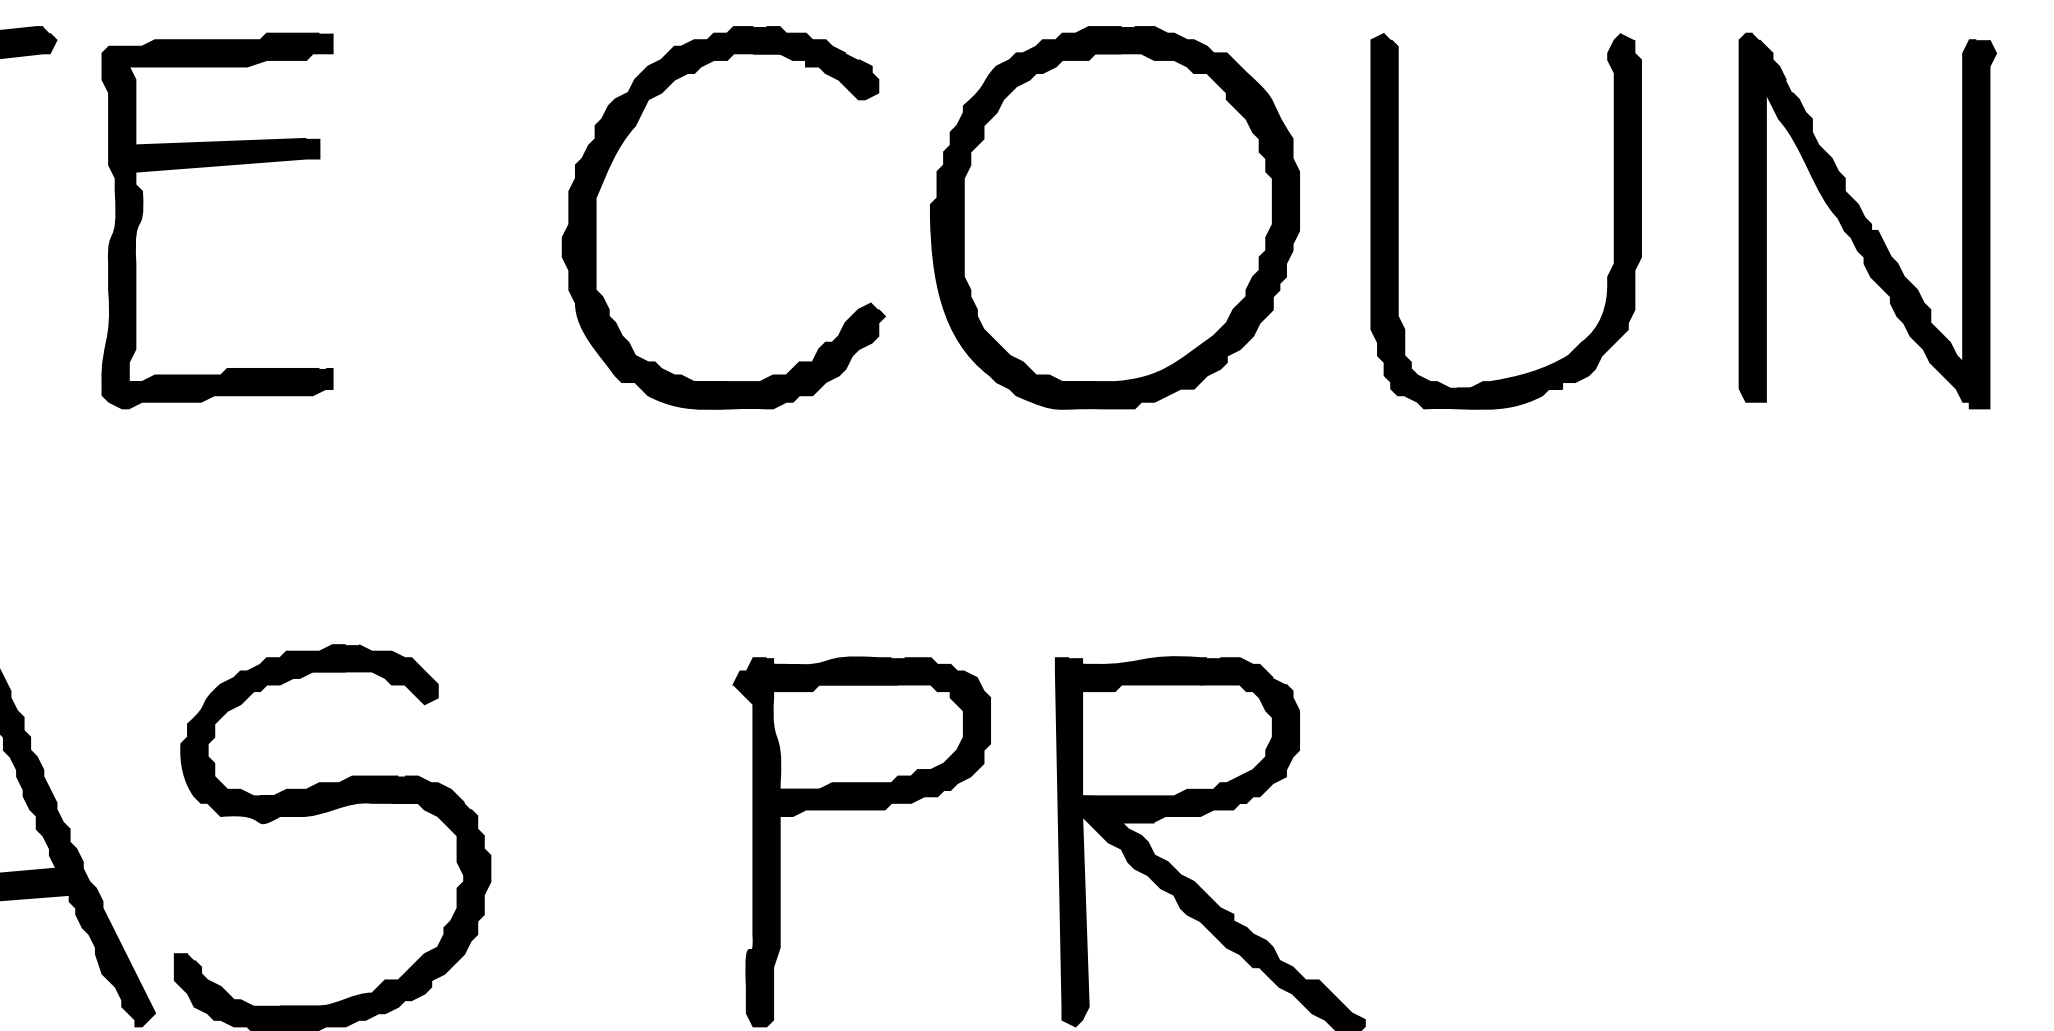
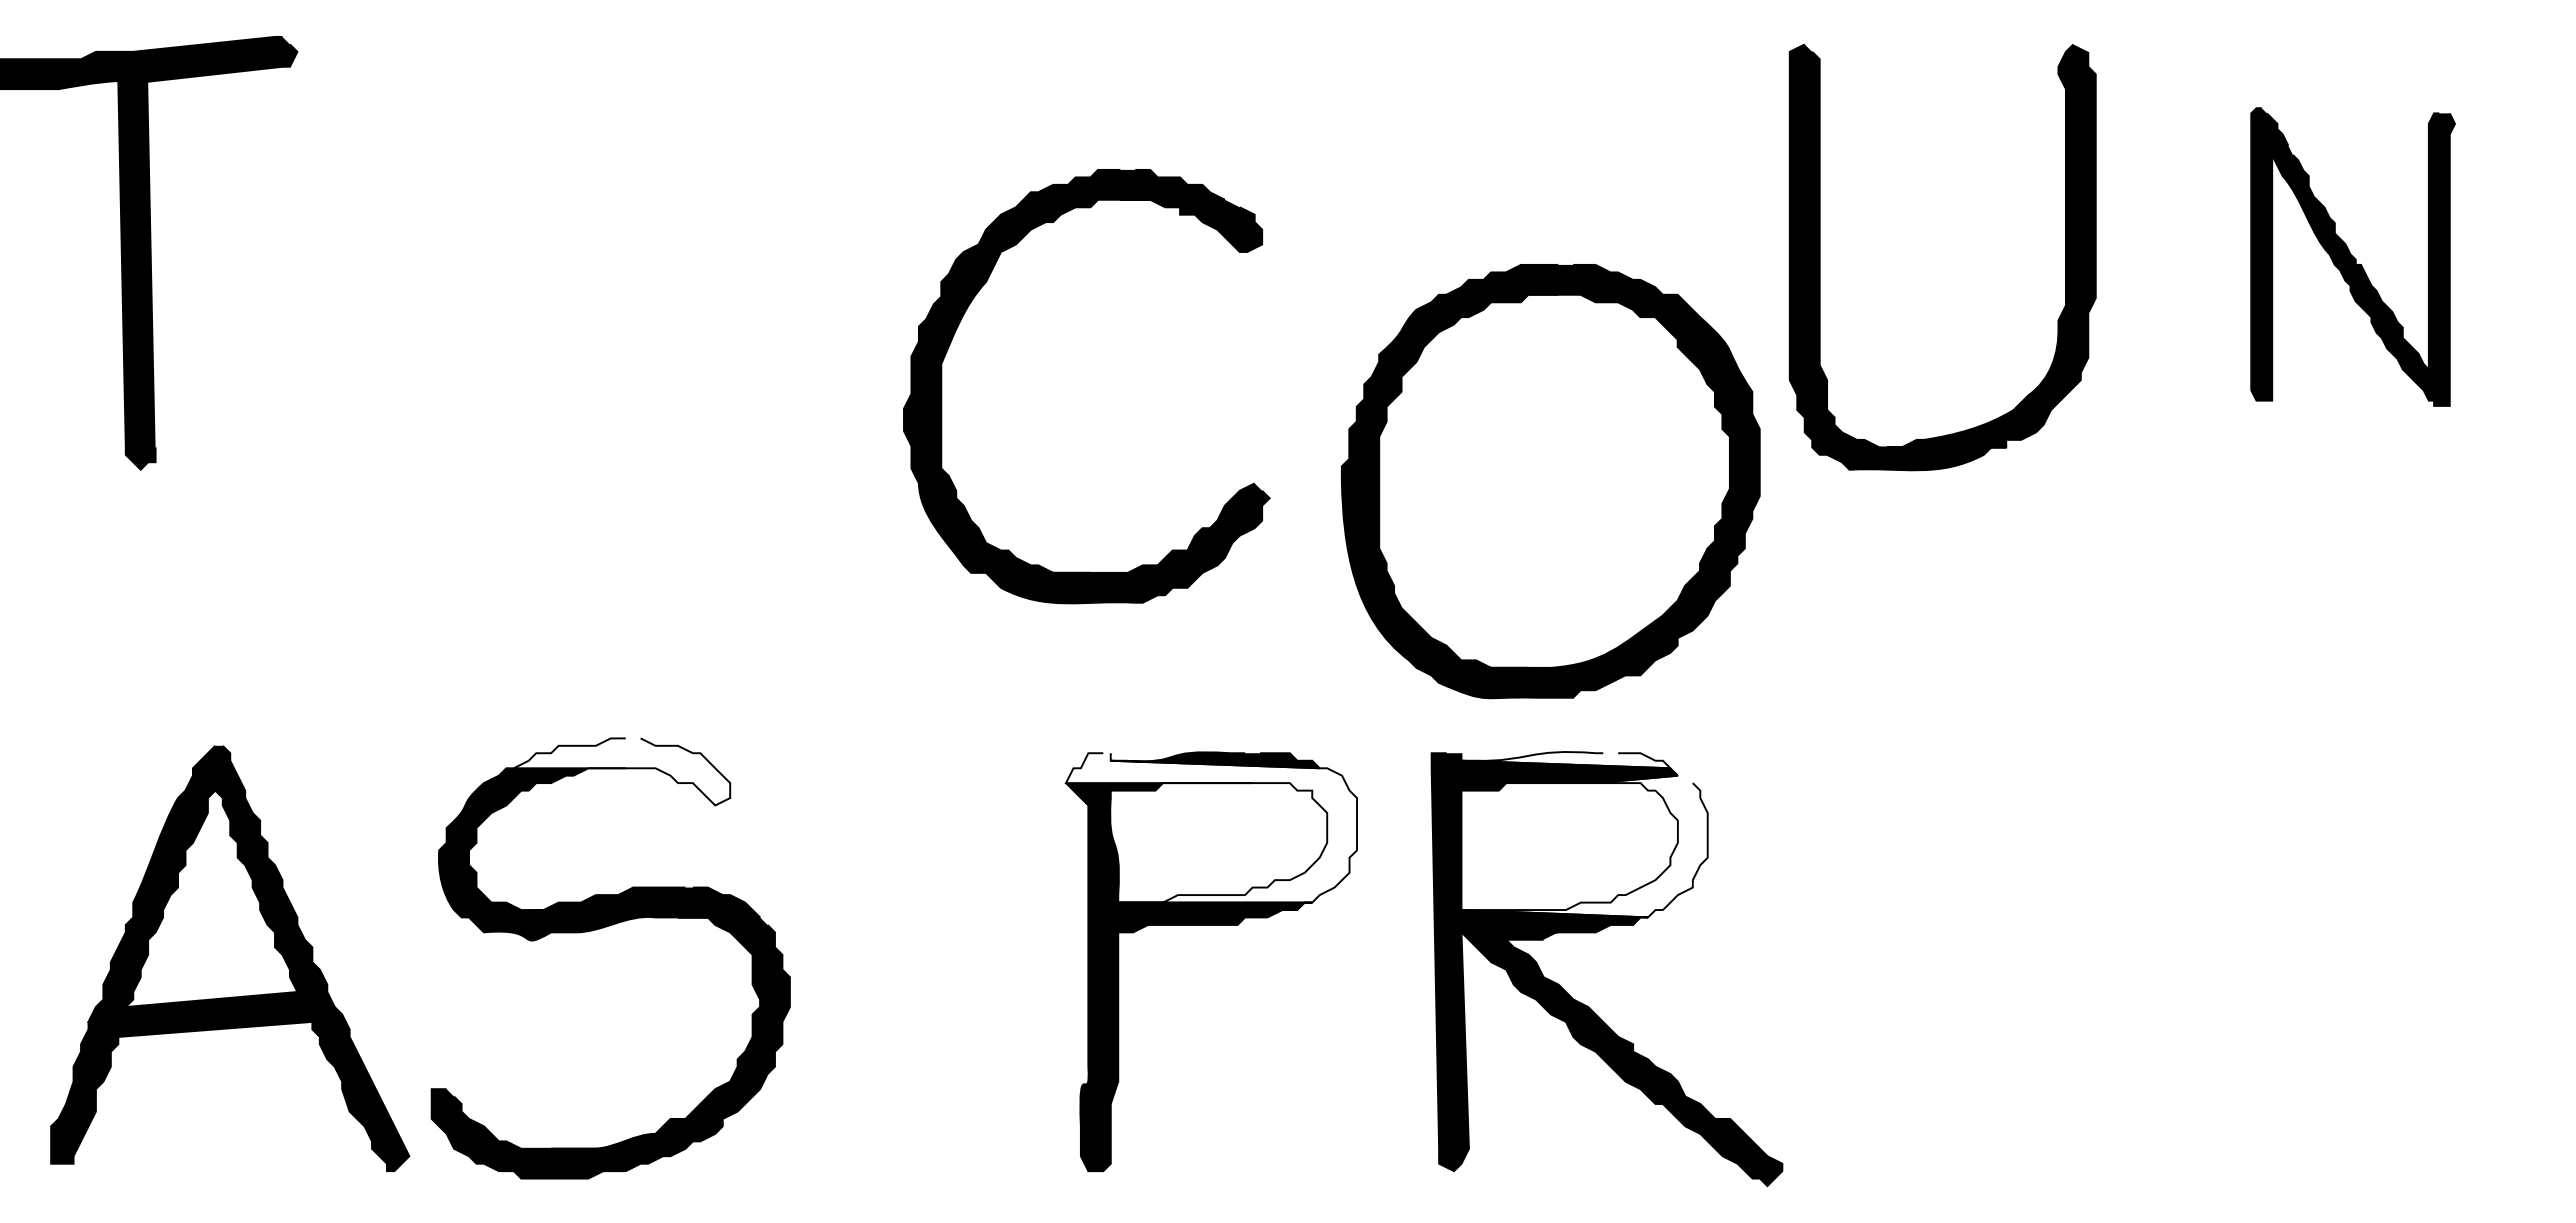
part: (610, 165) -> (958, 327), moved
part: (214, 166) -> (476, 195), removed
part: (1114, 217) -> (1550, 481), moved
part: (1867, 220) -> (2352, 256), size x0.7
fill: (1173, 664) -> (1565, 760), removed
fill: (342, 674) -> (621, 771), removed
fill: (861, 723) -> (1211, 827), removed
fill: (1190, 740) -> (1584, 846), removed

